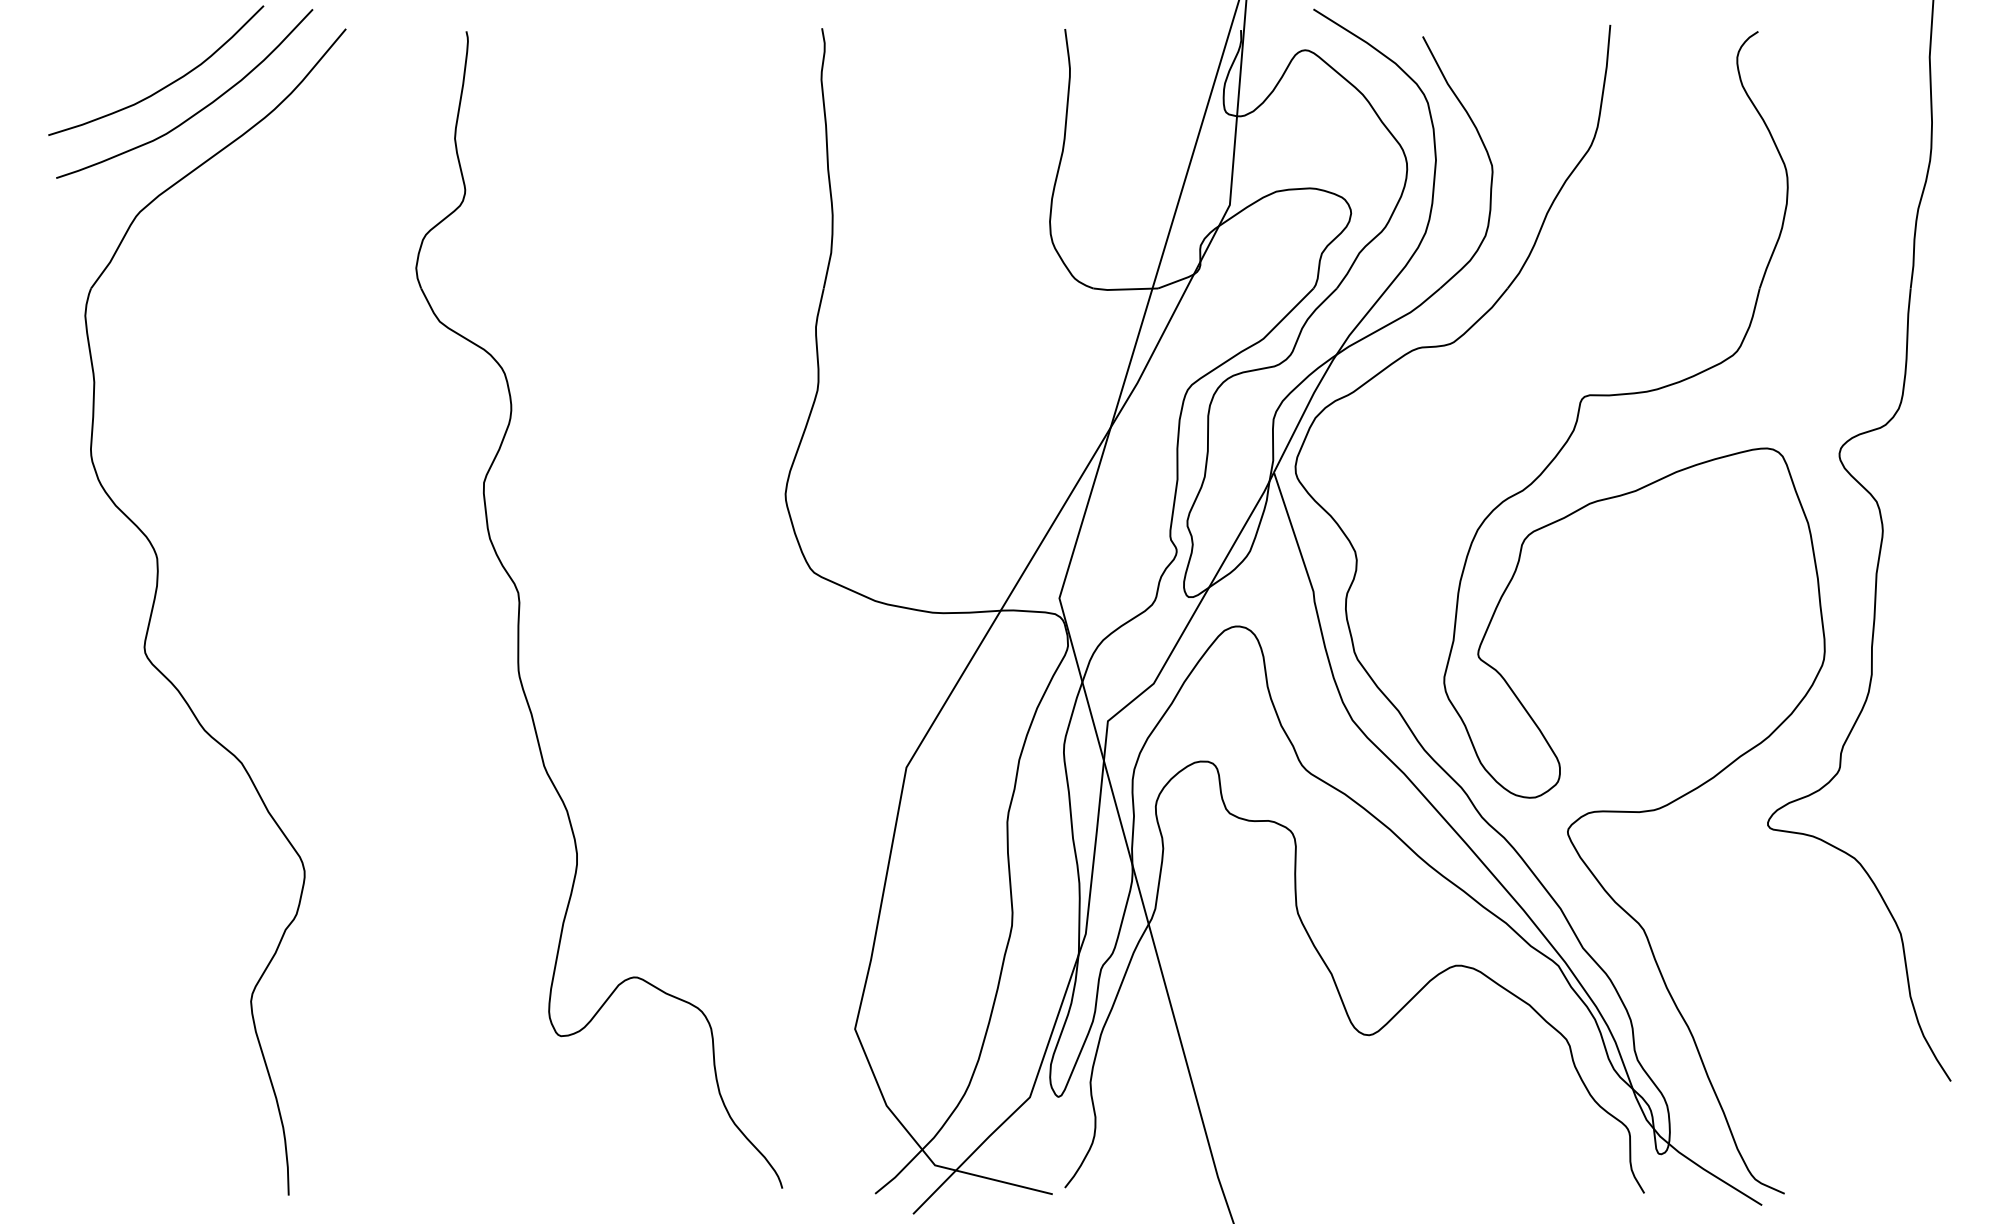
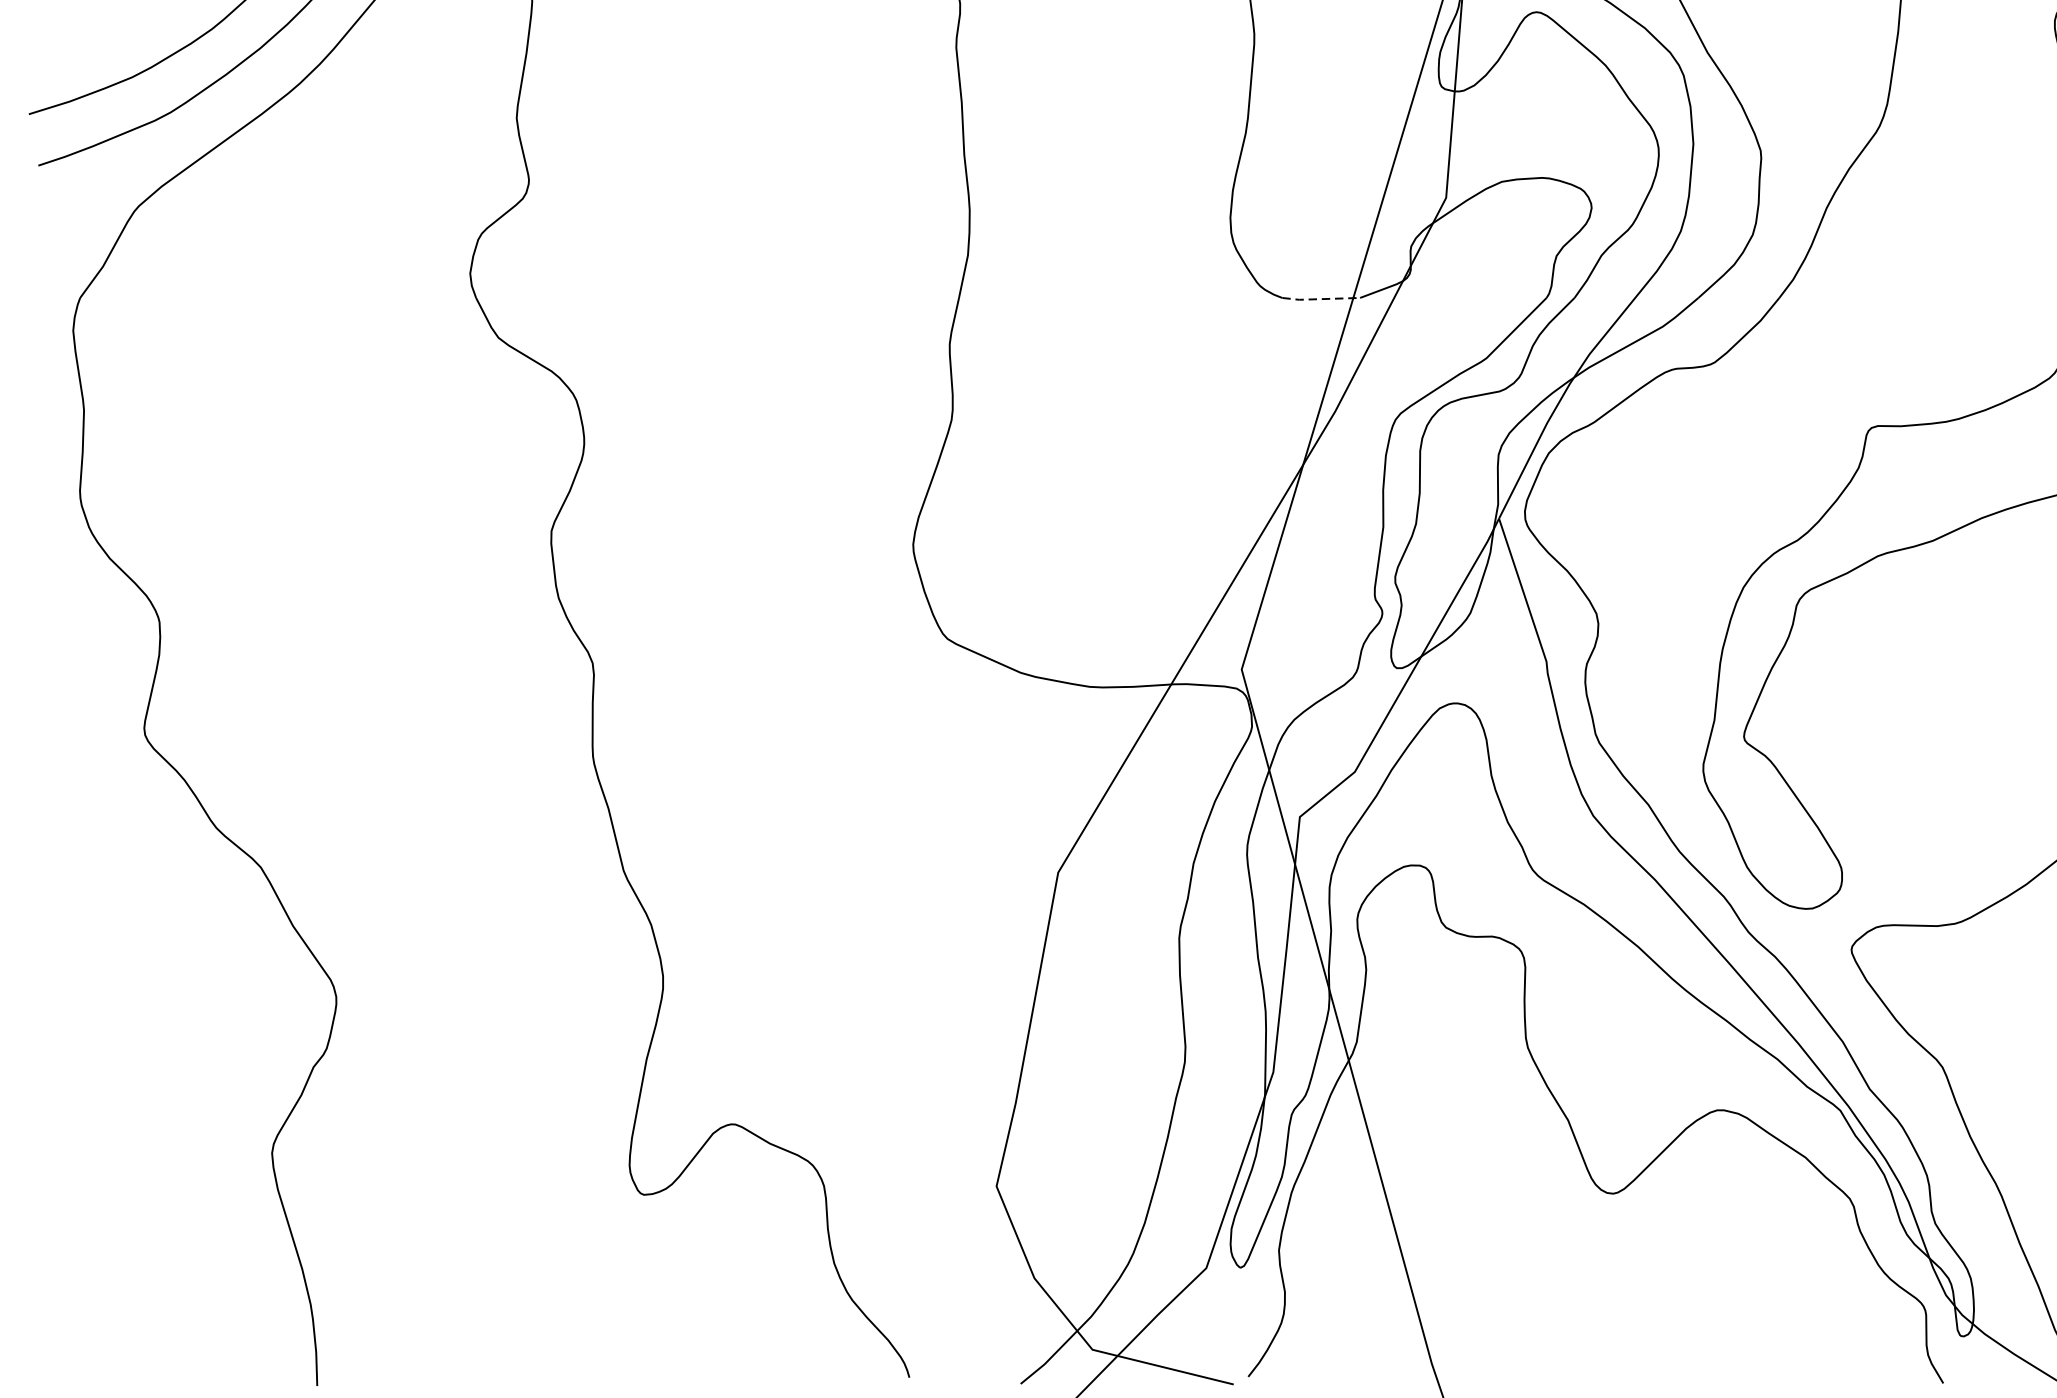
line: (1125, 289) -> (1320, 299), solid -> dashed

